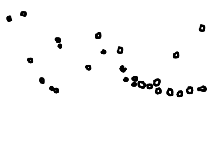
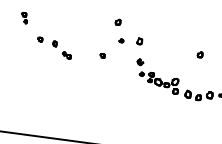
part: (57, 42) -> (23, 17), moved
part: (48, 85) -> (61, 50), moved

